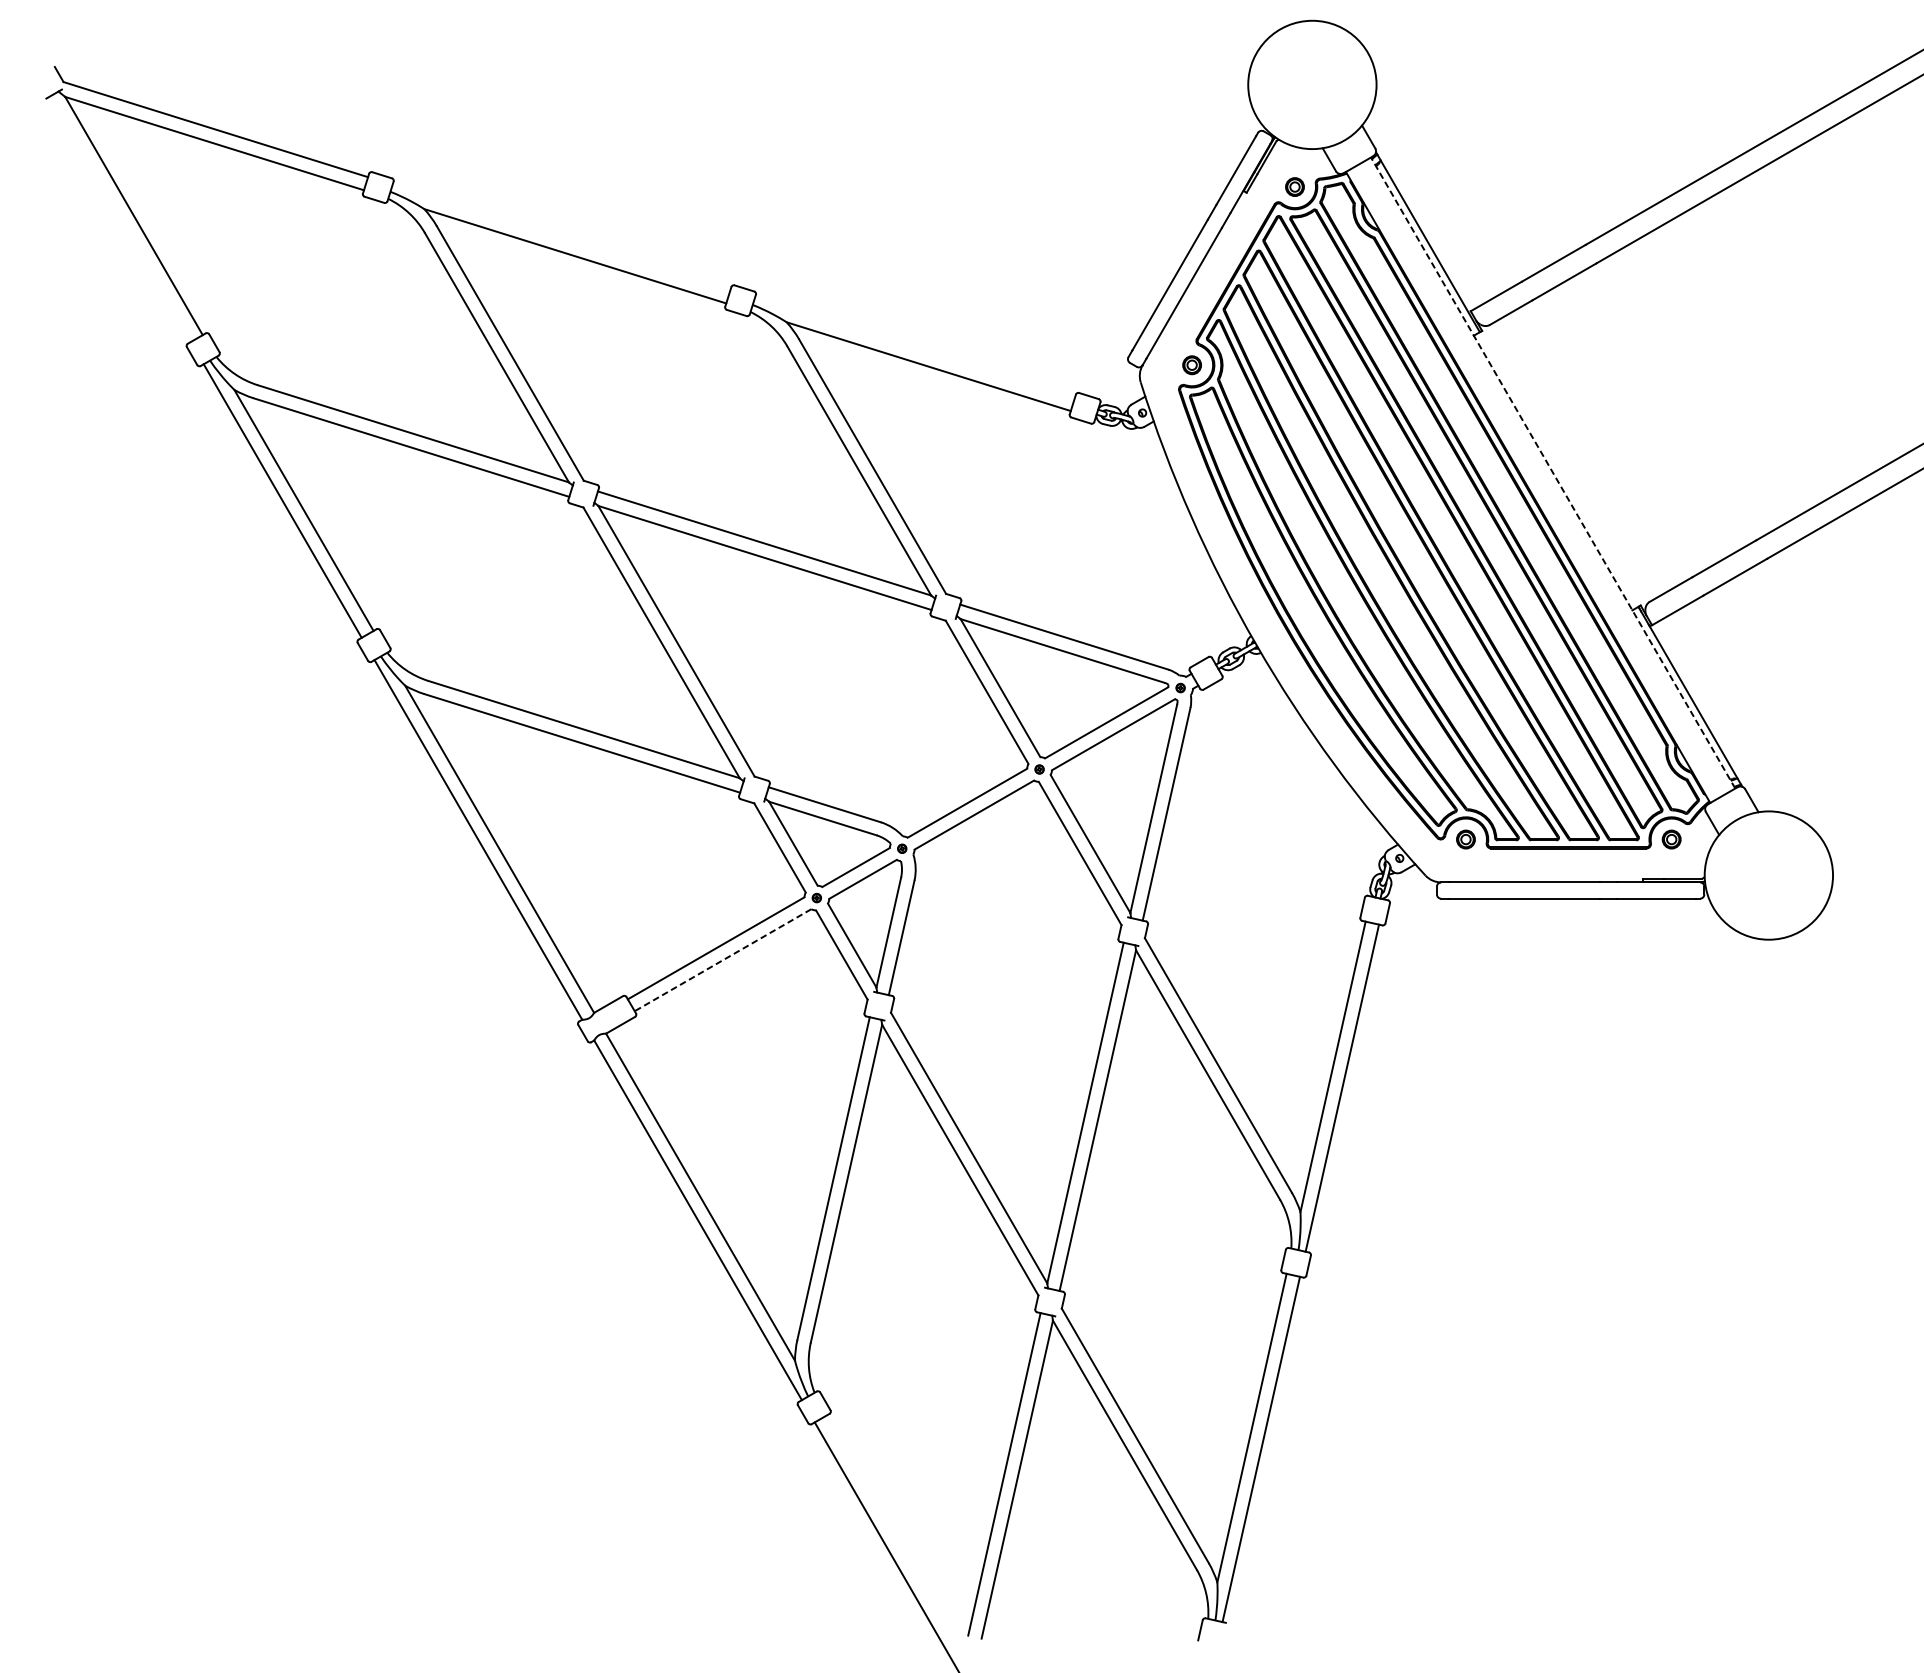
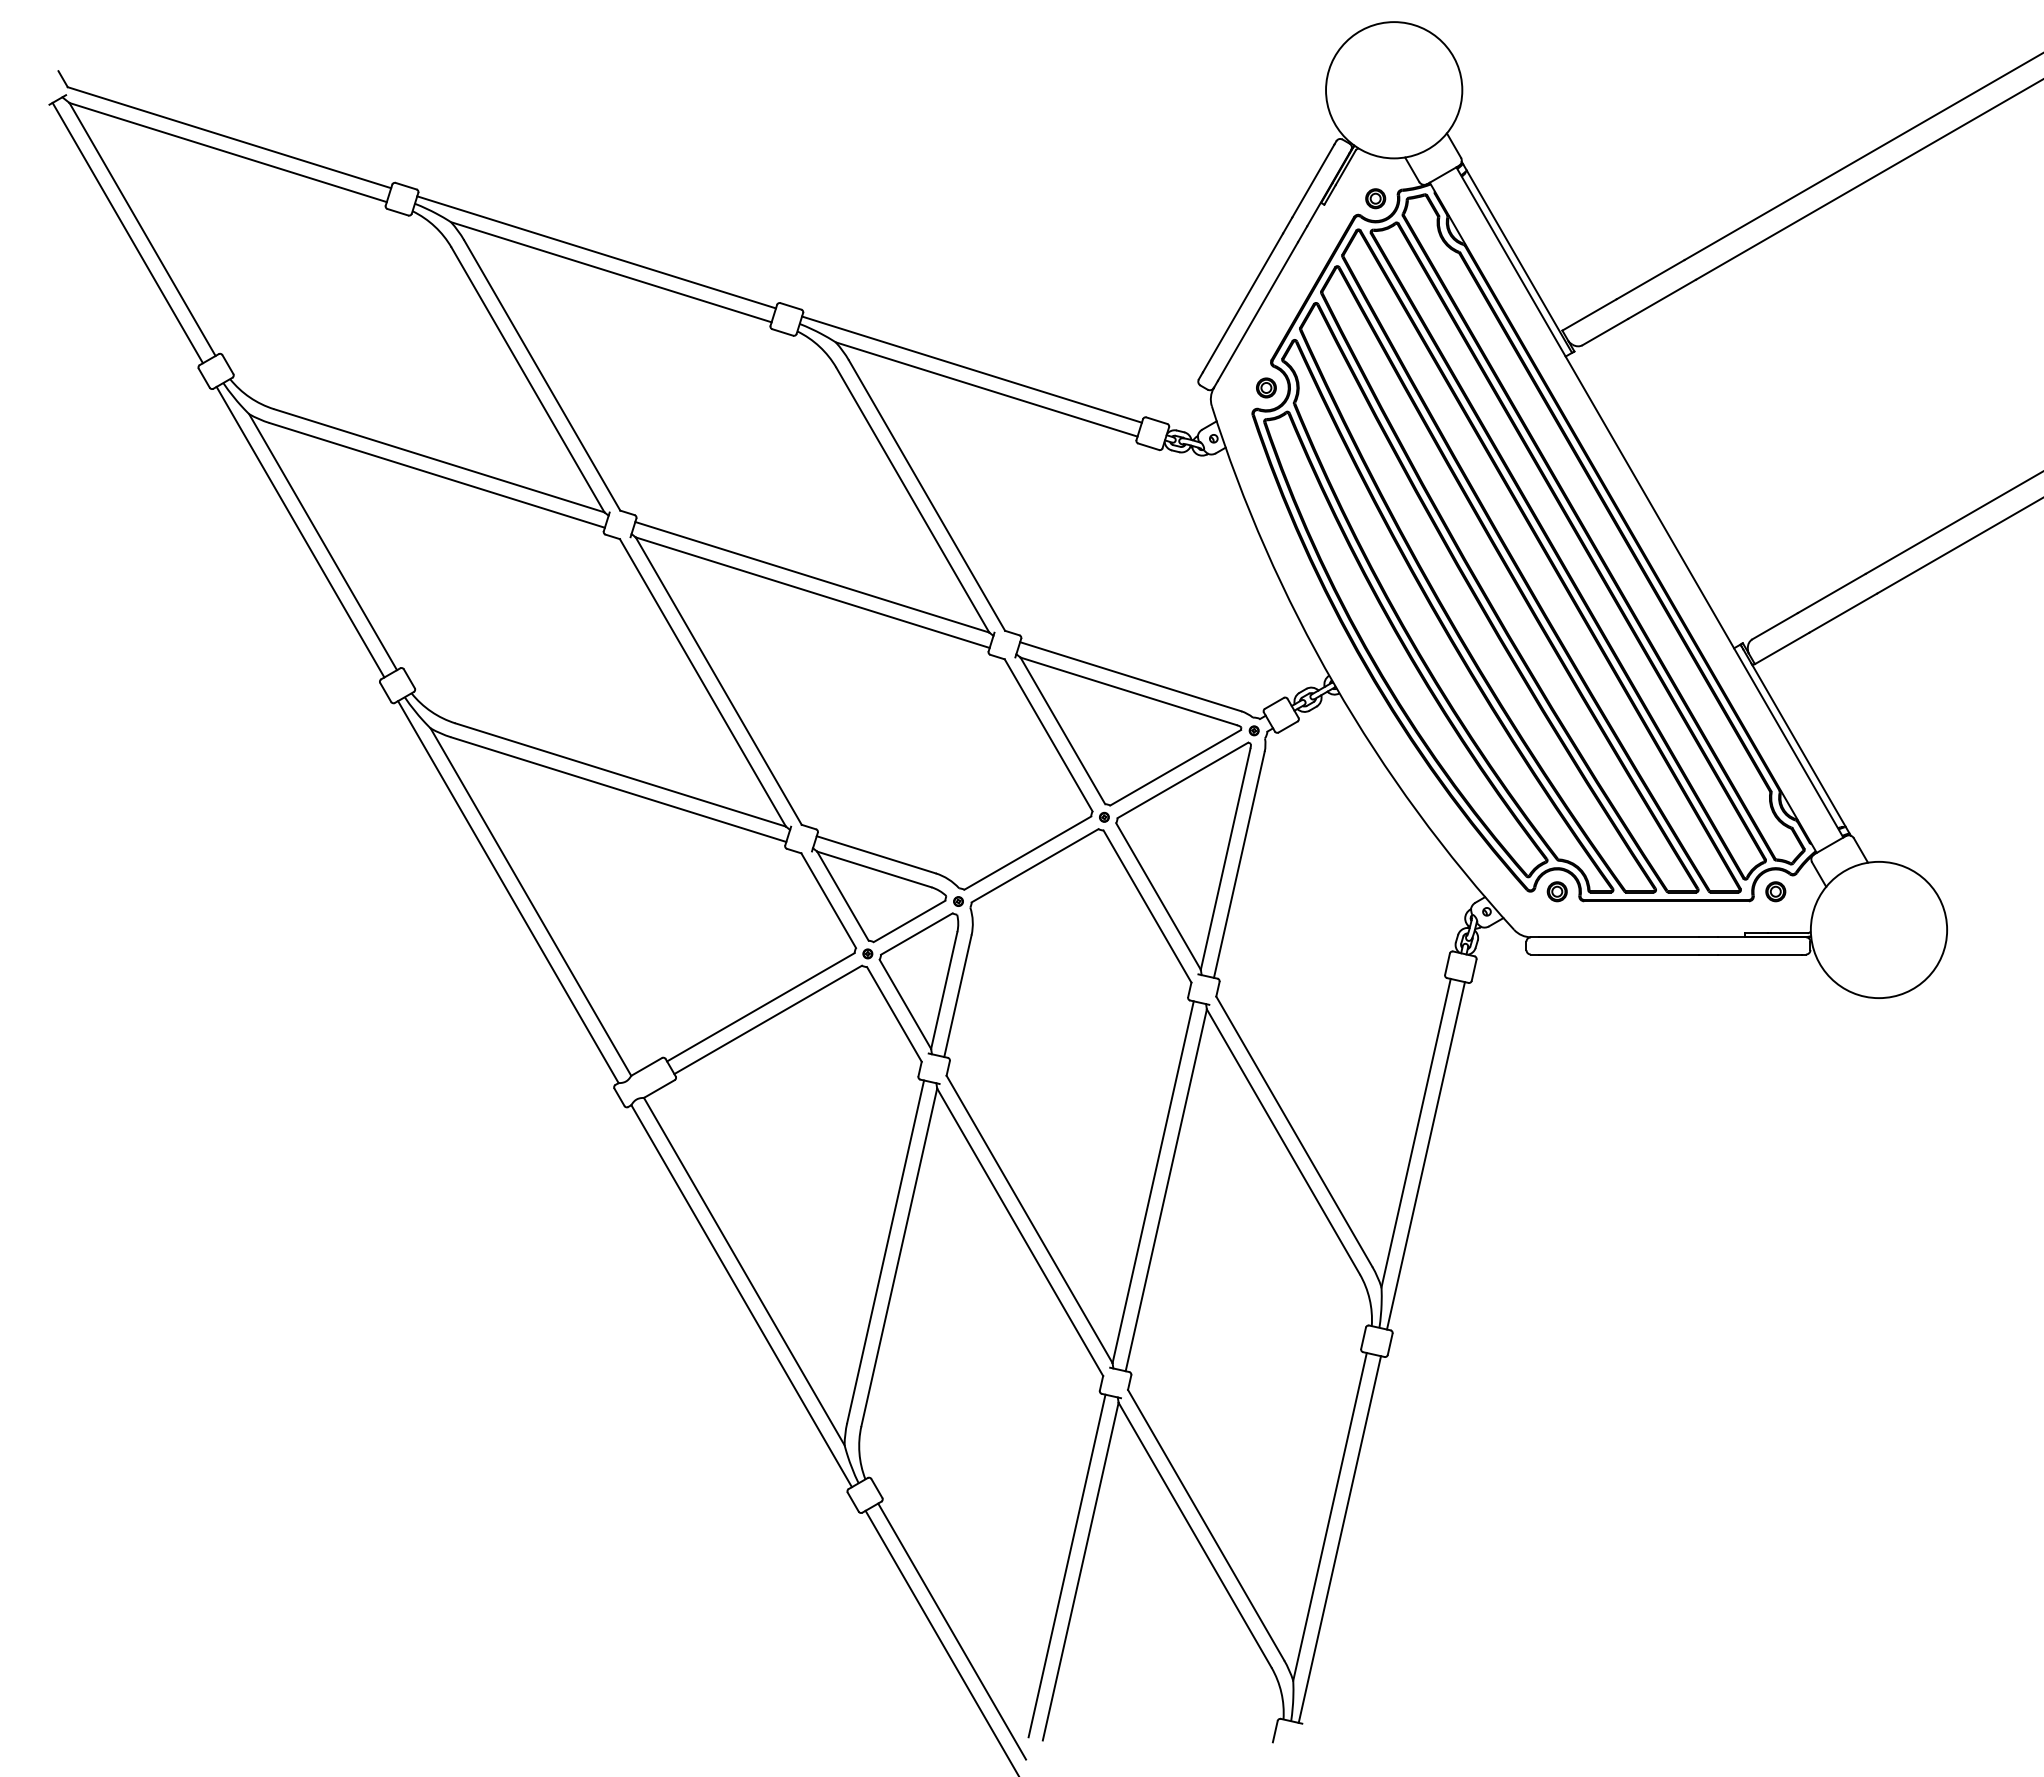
line: (119, 218) -> (127, 232), added
line: (561, 237) -> (596, 252), added
line: (914, 347) -> (971, 369), added
line: (1552, 473) -> (1649, 502), dashed -> solid
line: (722, 960) -> (767, 1020), dashed -> solid
line: (896, 1536) -> (952, 1631), added

